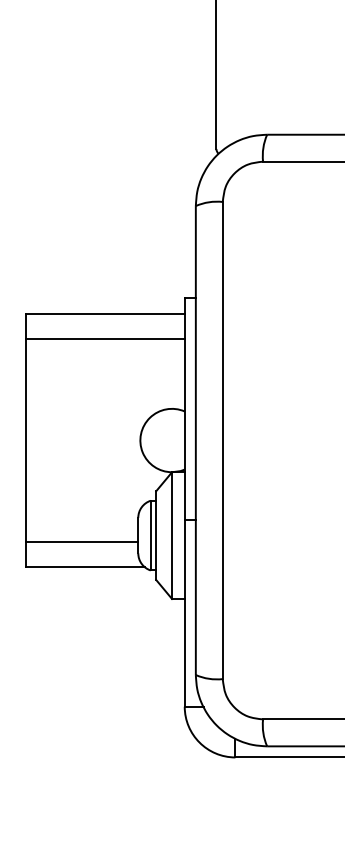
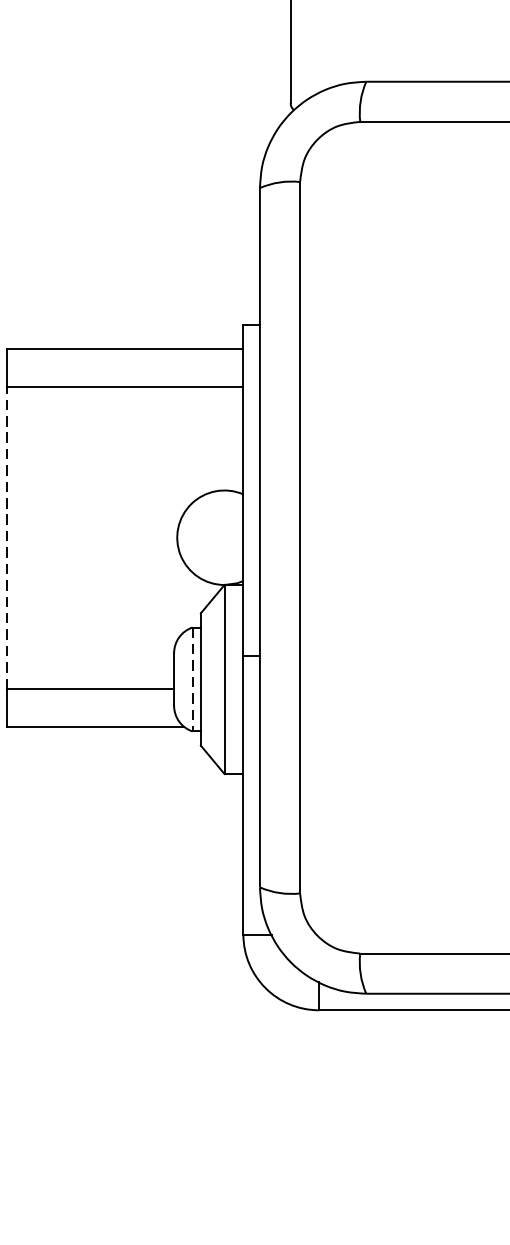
line: (26, 440) -> (7, 537), solid -> dashed
line: (150, 535) -> (192, 679), solid -> dashed

